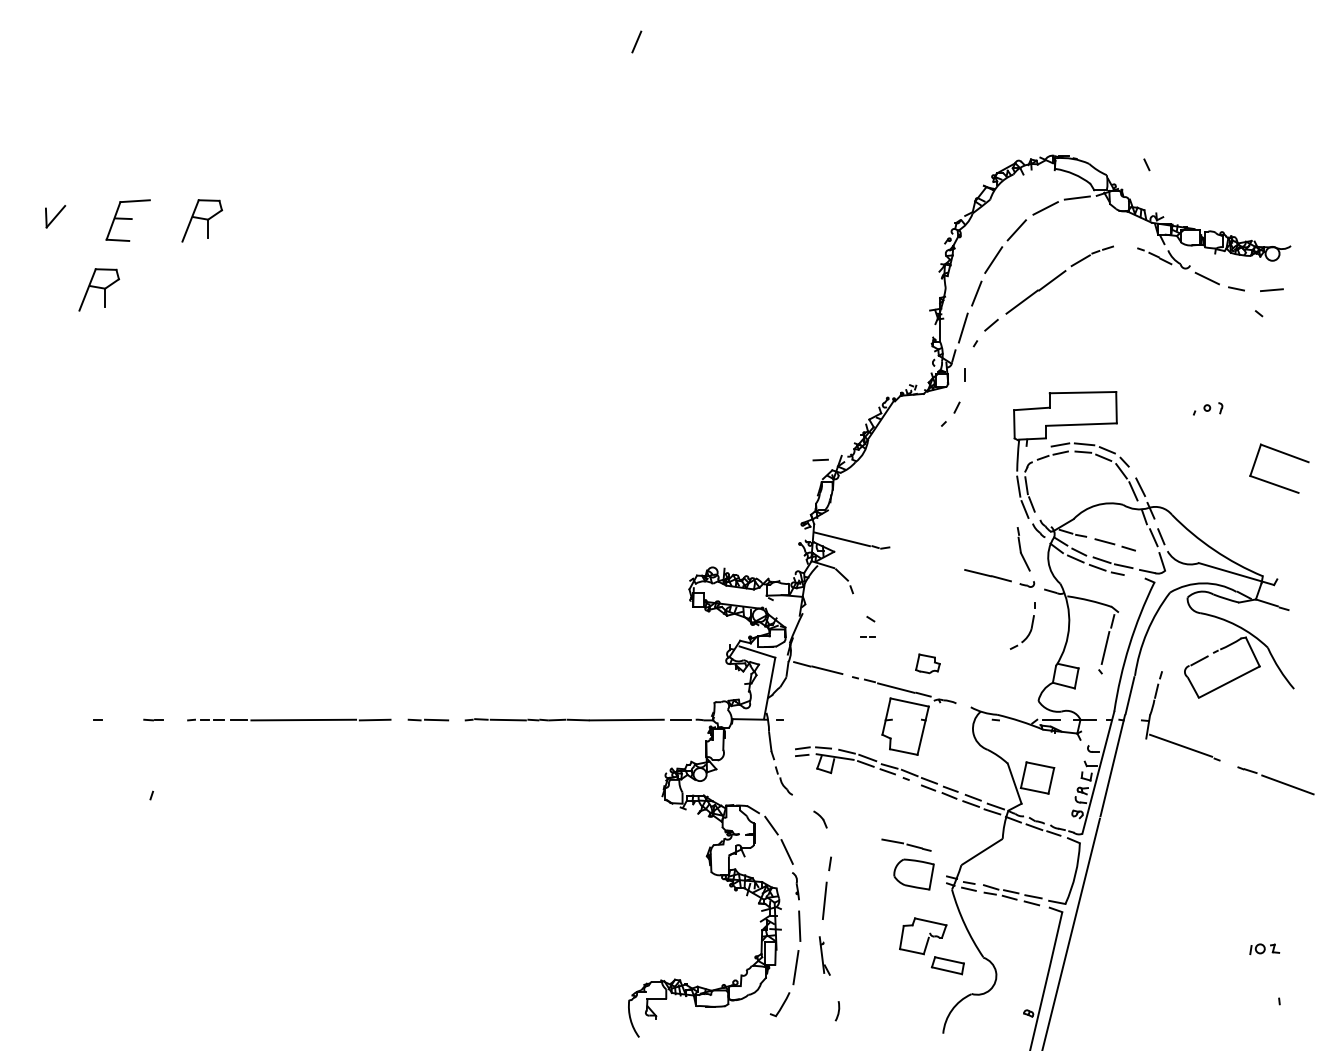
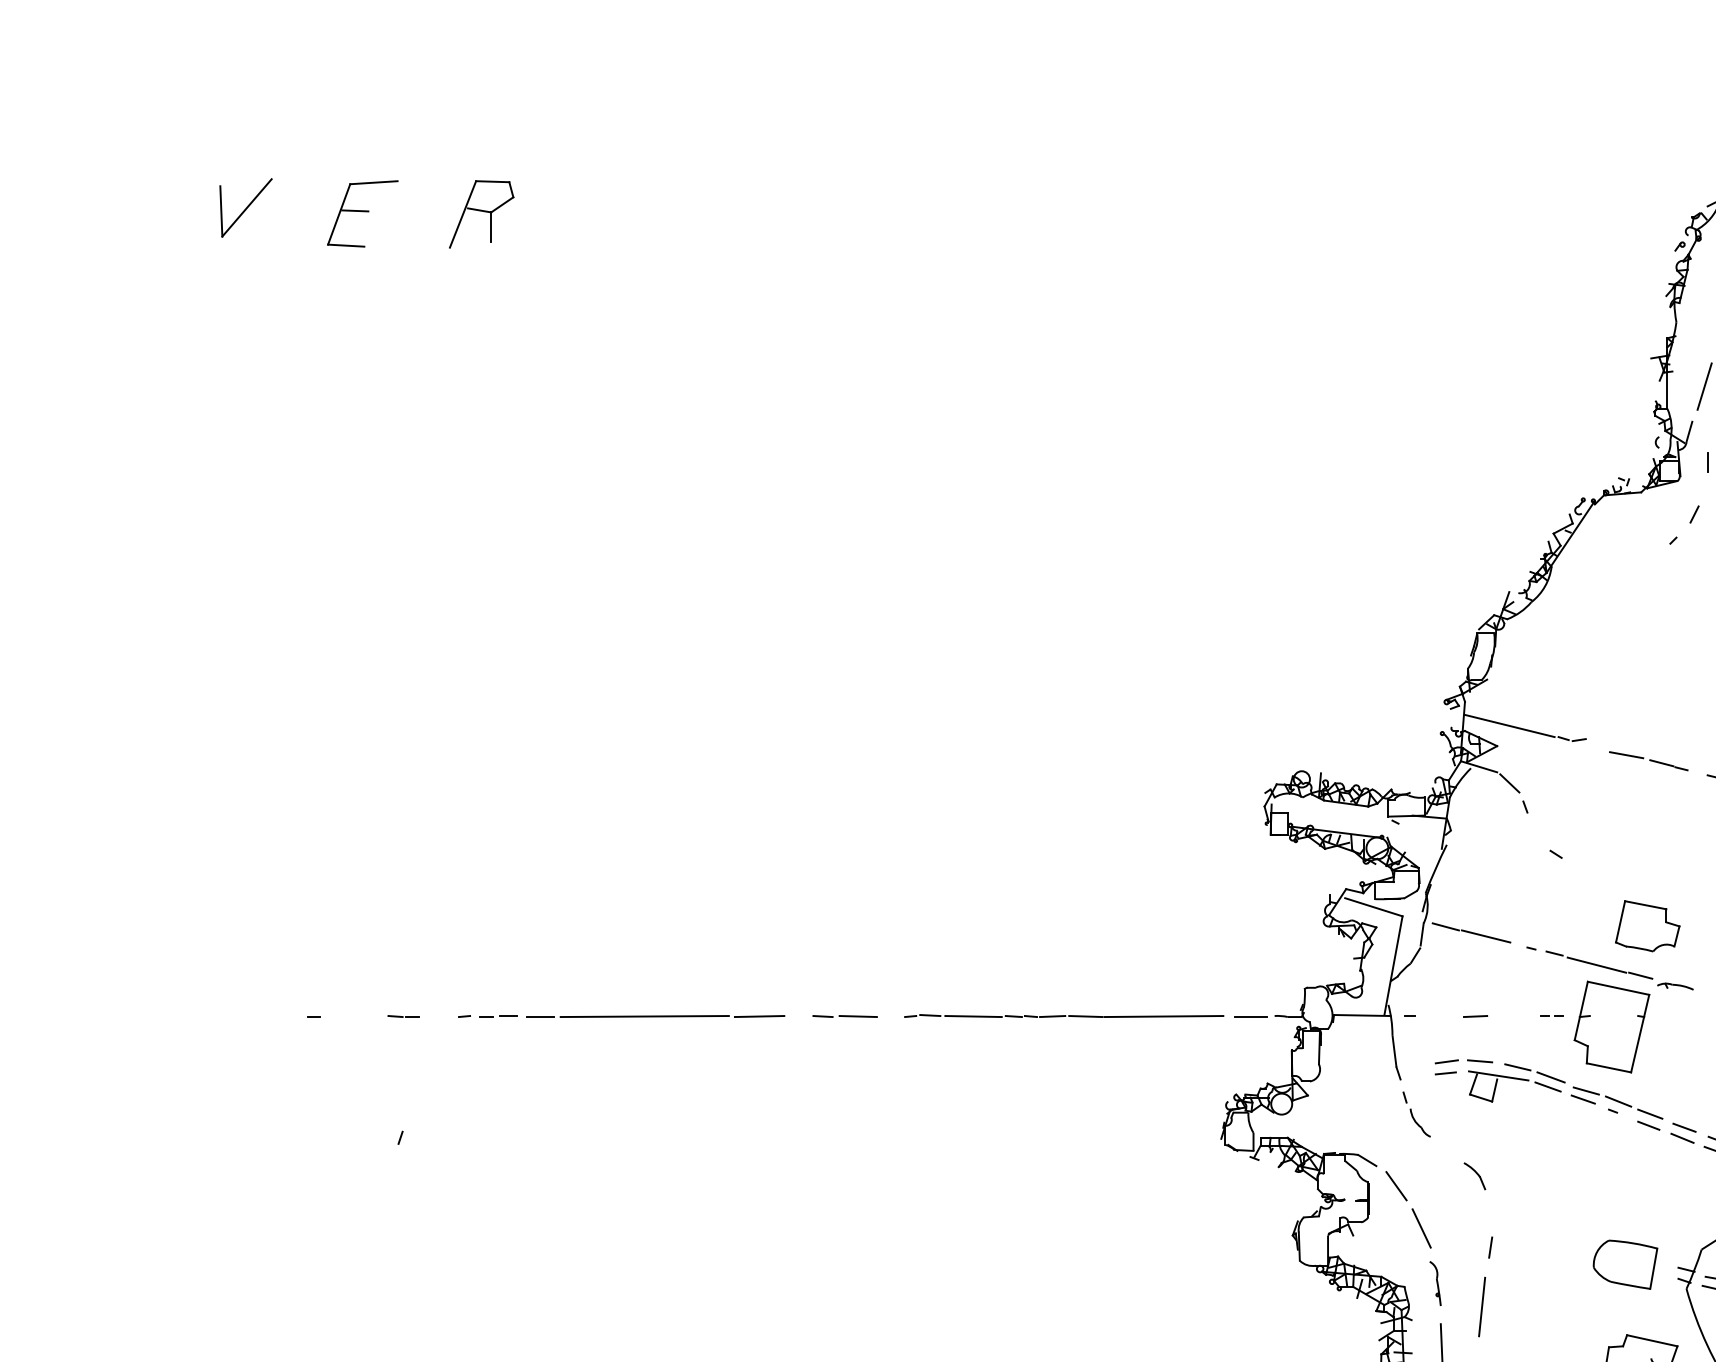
part: (55, 216) -> (245, 207), size x1.67
part: (99, 289) -> (316, 324), removed
line: (820, 459) -> (1475, 1015), moved
line: (866, 636) -> (1549, 1015), moved
part: (927, 663) -> (1647, 925), size x1.67
part: (906, 844) -> (1648, 760), moved

